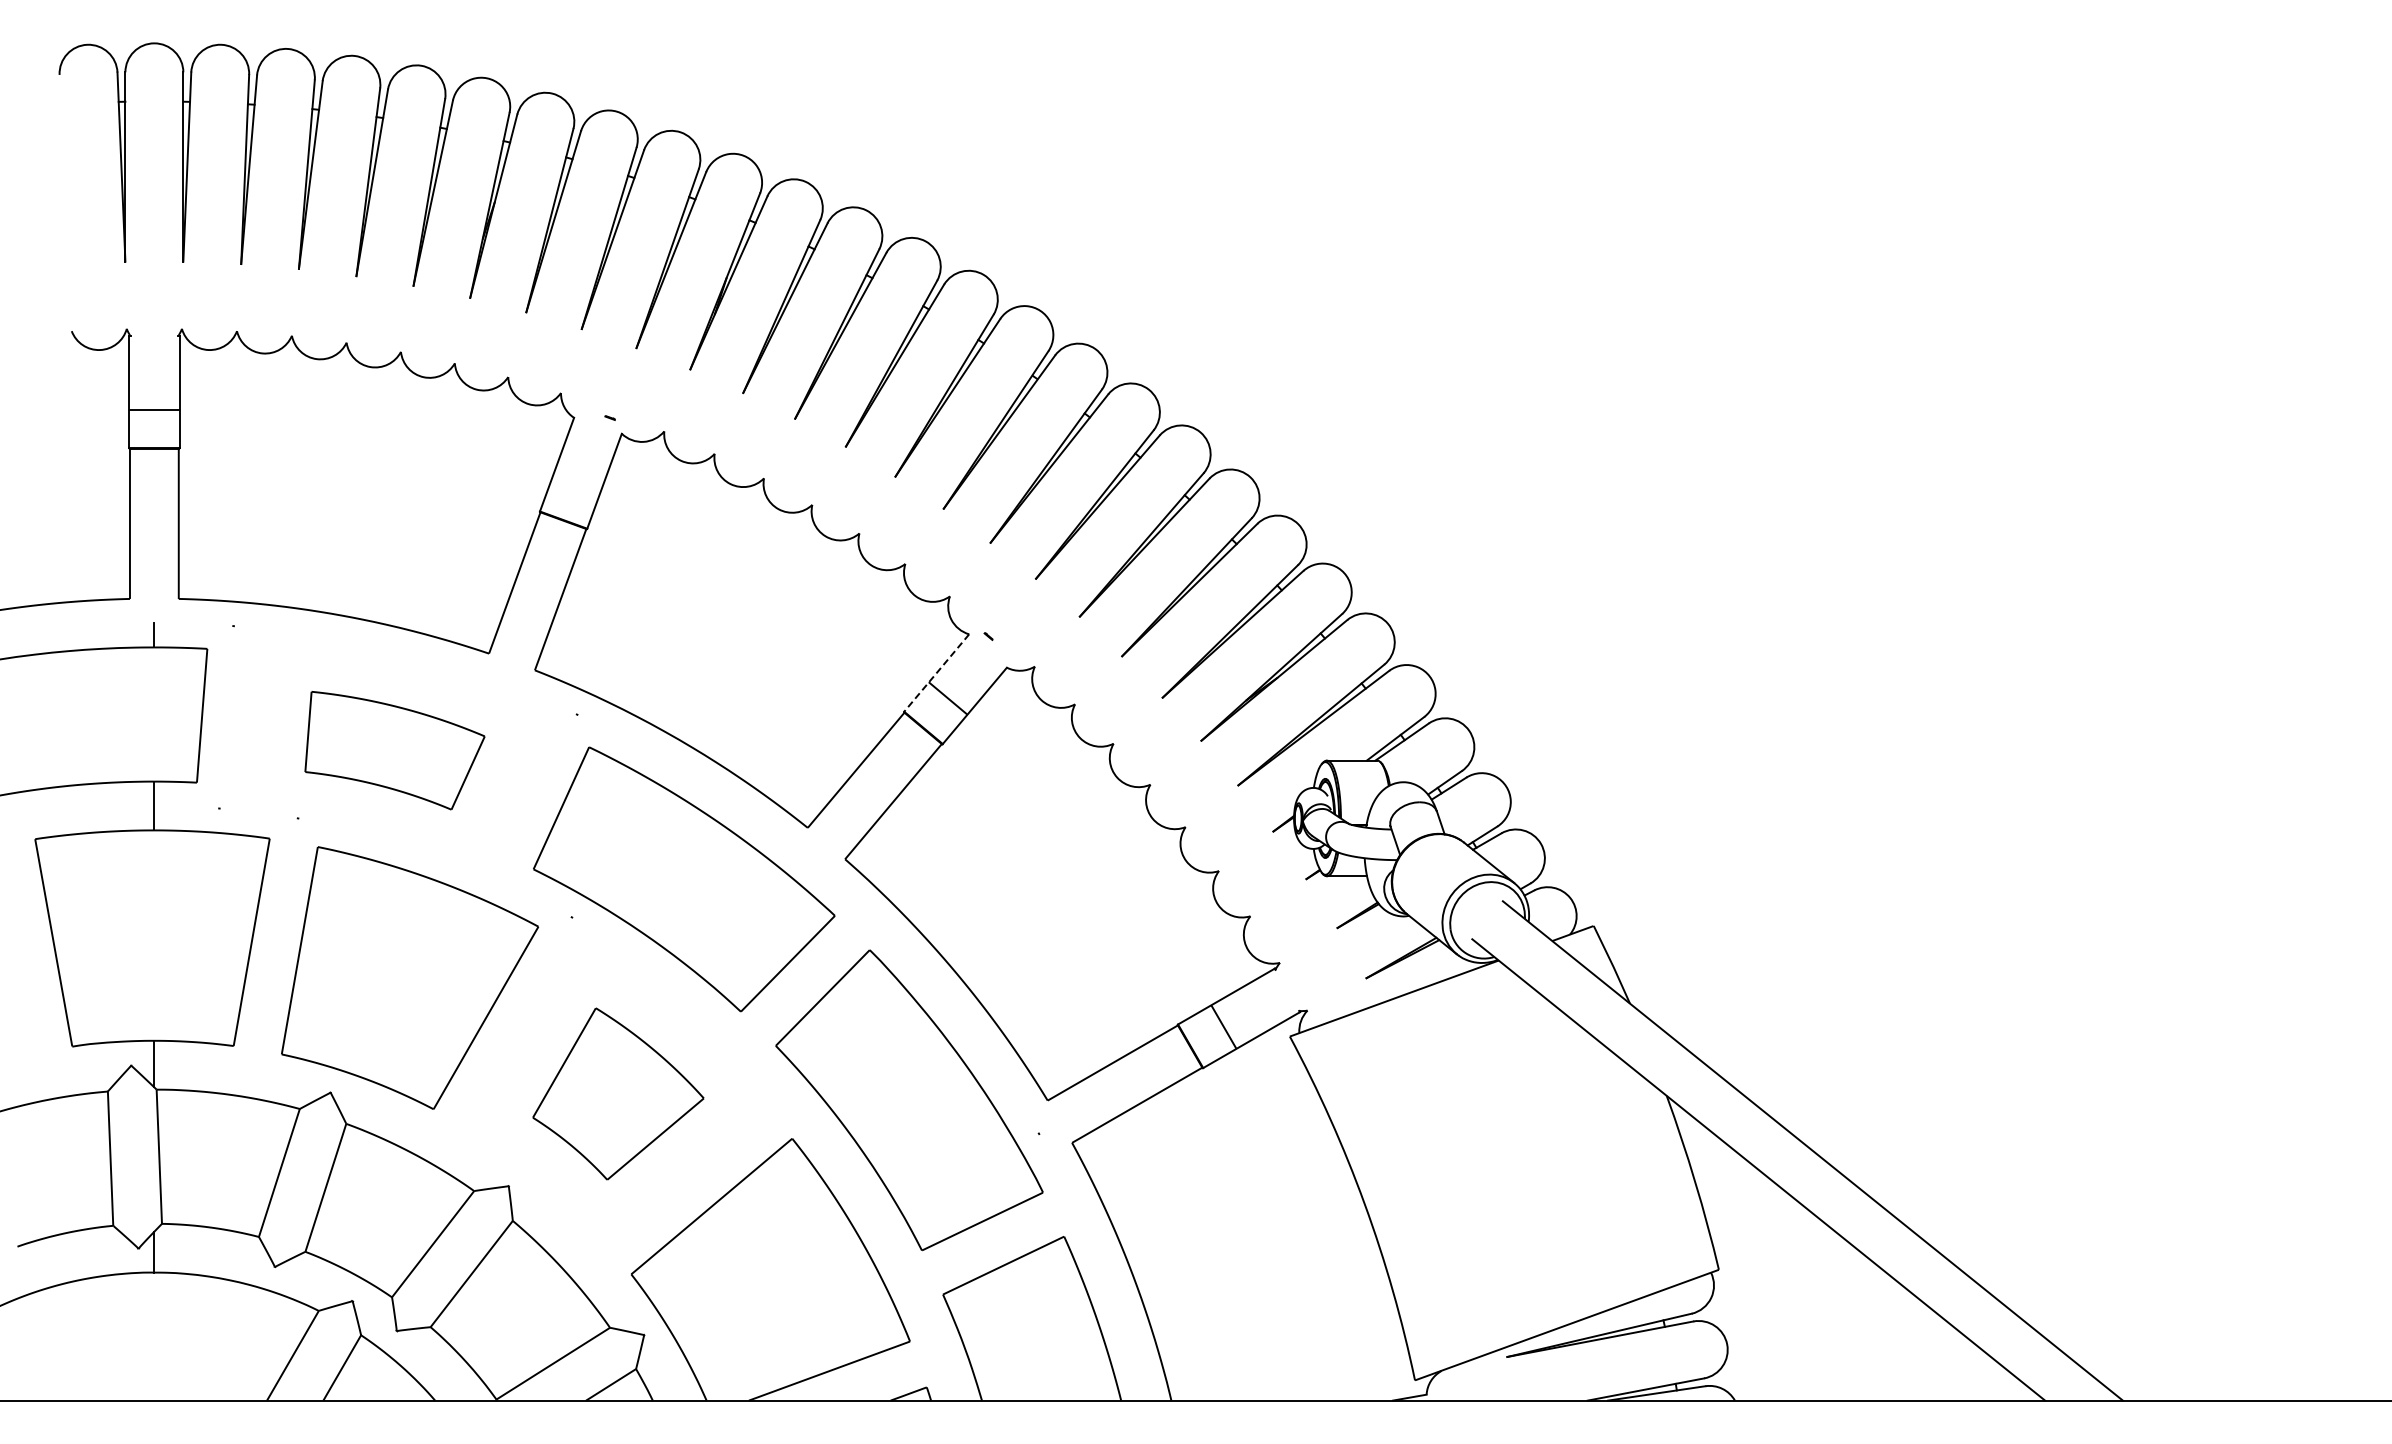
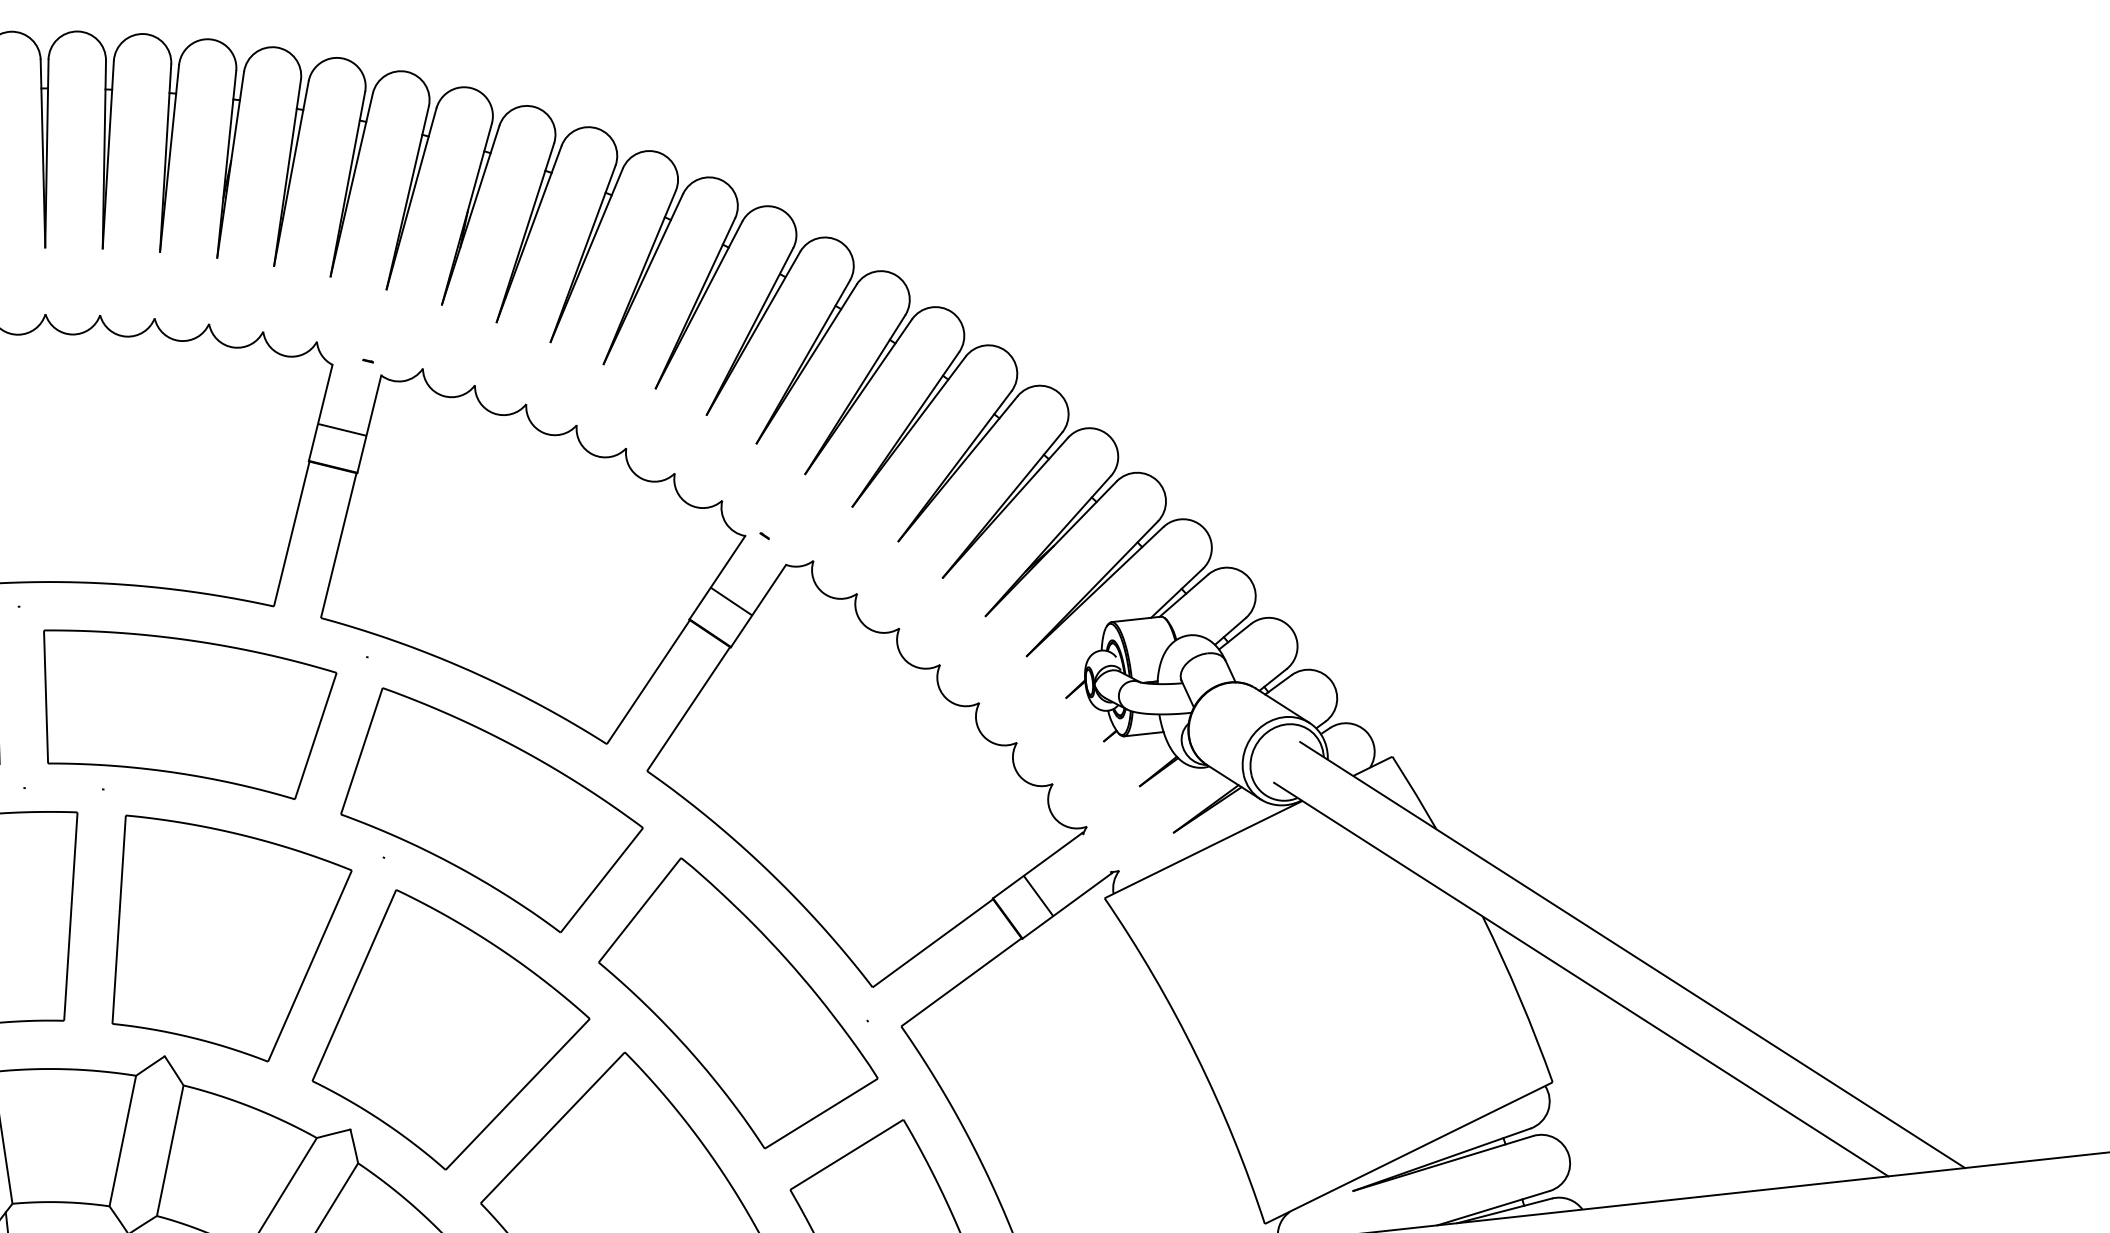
line: (576, 483) -> (341, 429), added
line: (936, 673) -> (717, 578), dashed -> solid
part: (394, 750) -> (191, 712), size x1.67
part: (618, 1093) -> (448, 1026), size x1.67

